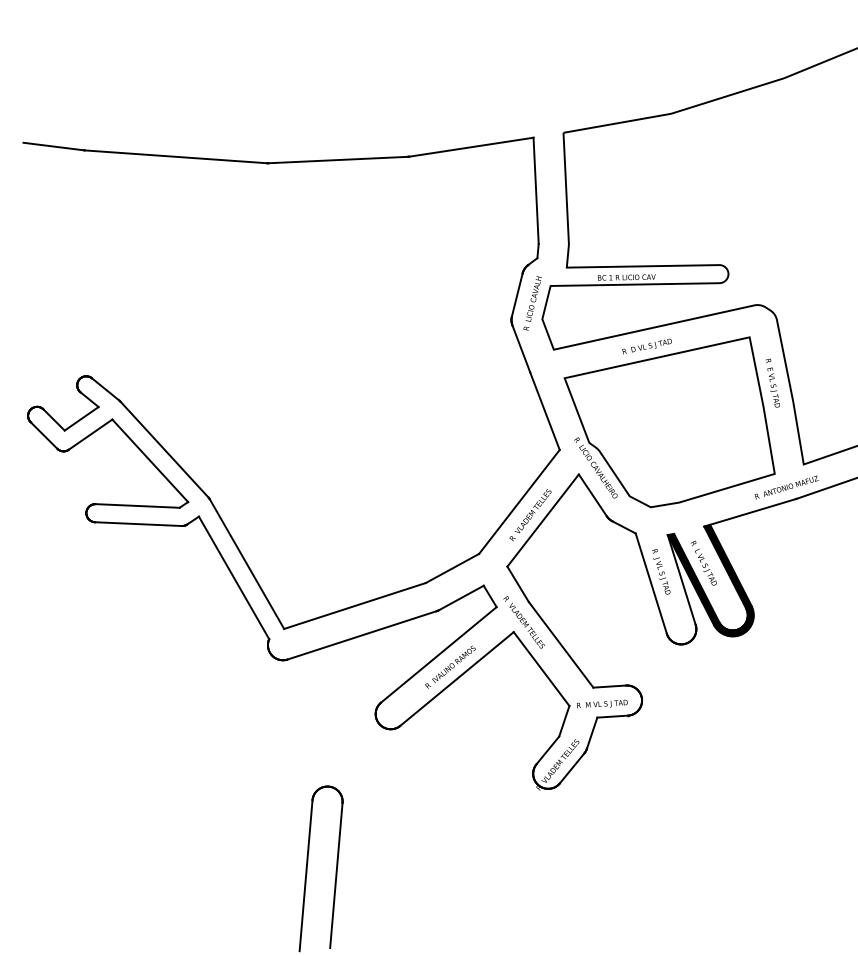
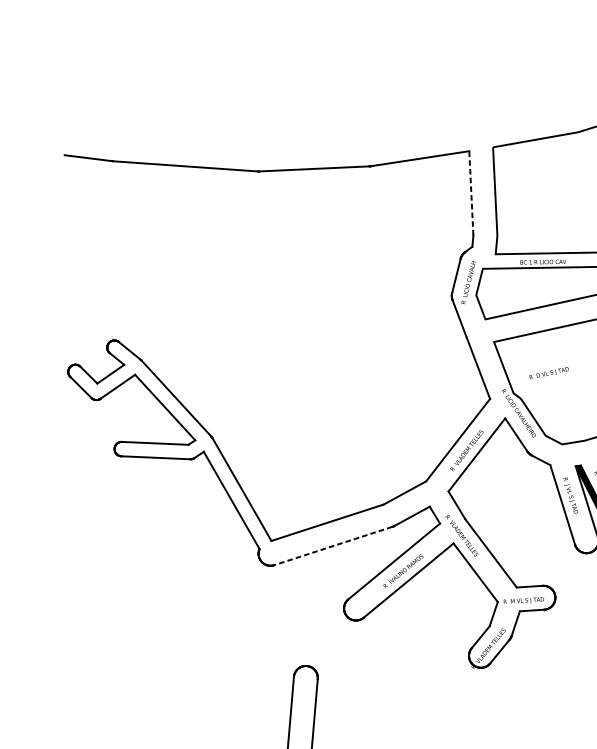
line: (536, 190) -> (471, 193), solid -> dashed
text: (646, 346) -> (548, 373), moved
line: (361, 635) -> (332, 546), solid -> dashed

